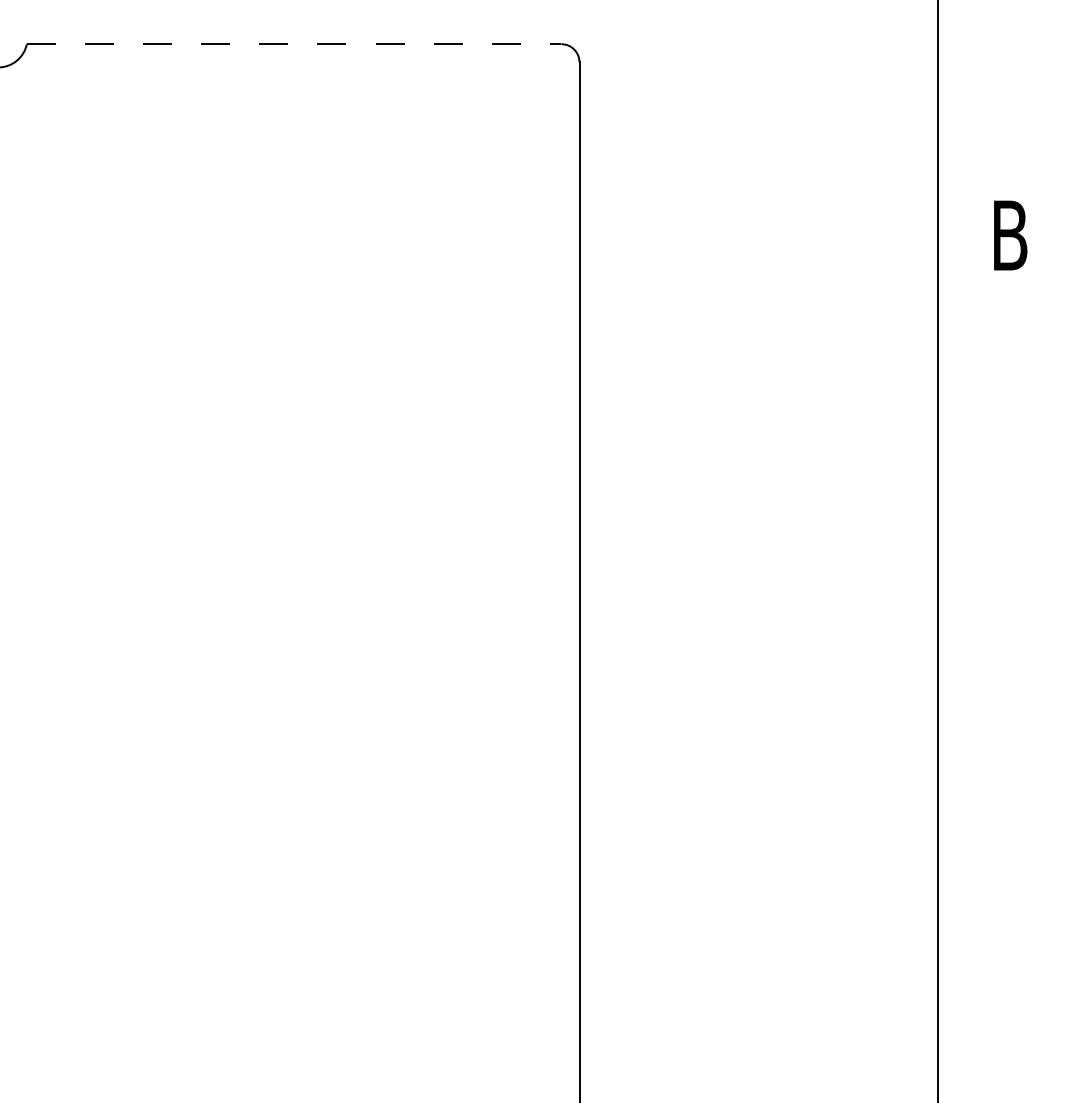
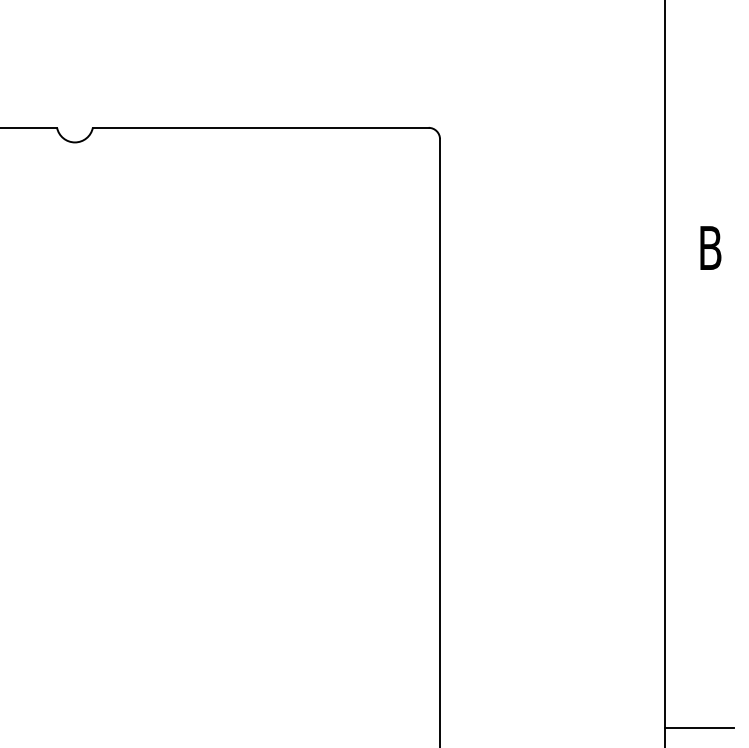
line: (293, 43) -> (260, 127), dashed -> solid
line: (992, 998) -> (699, 727), added

